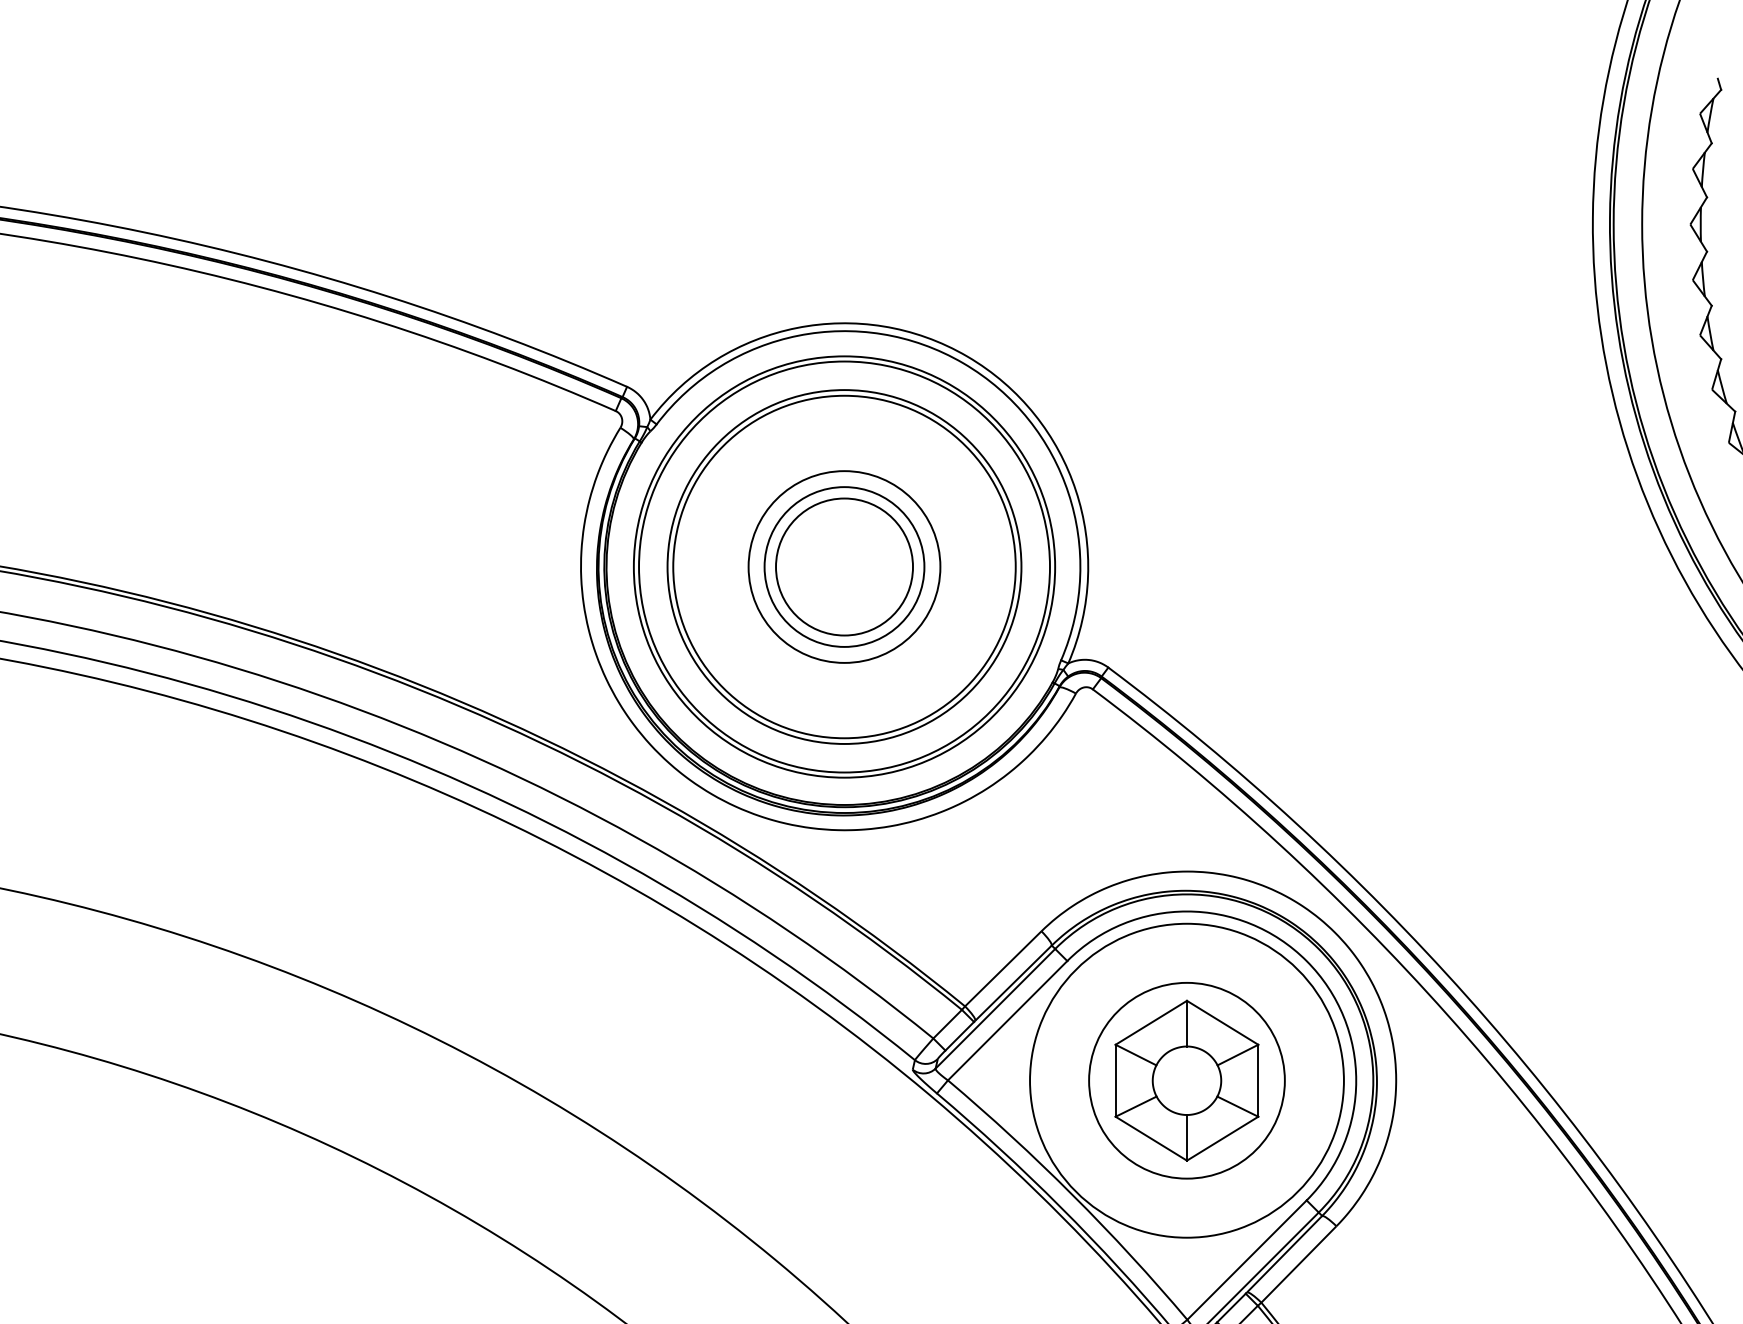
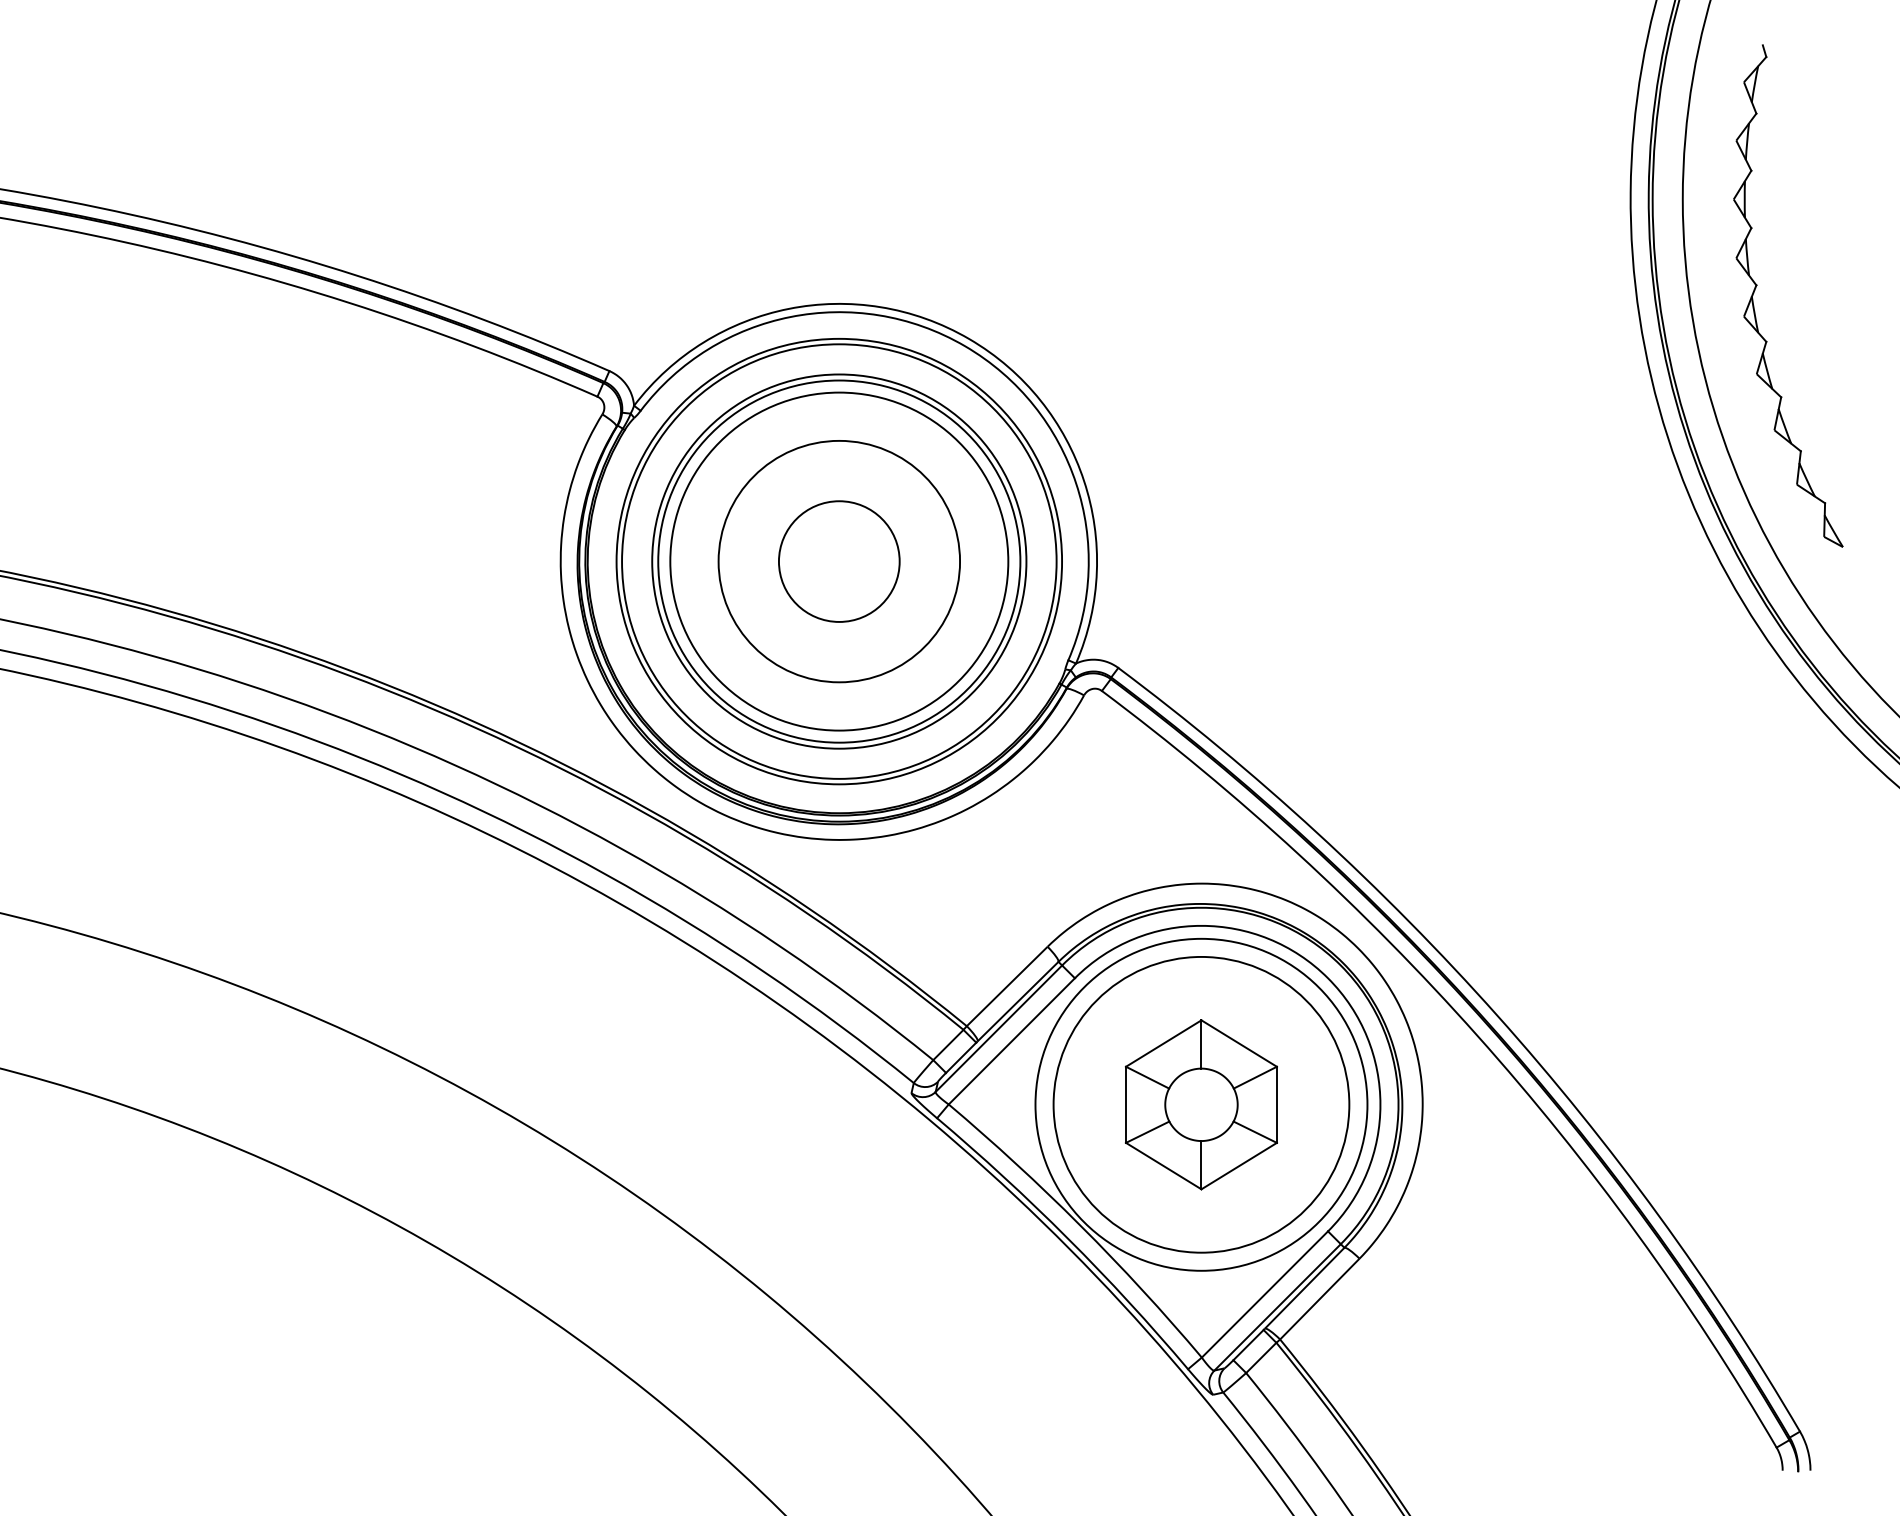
circle: (843, 566) -> (838, 561), size x0.71
circle: (844, 566) -> (839, 561), size x1.67
circle: (844, 566) -> (839, 561), size x1.67
circle: (1187, 1080) -> (1201, 1104), size x1.43

